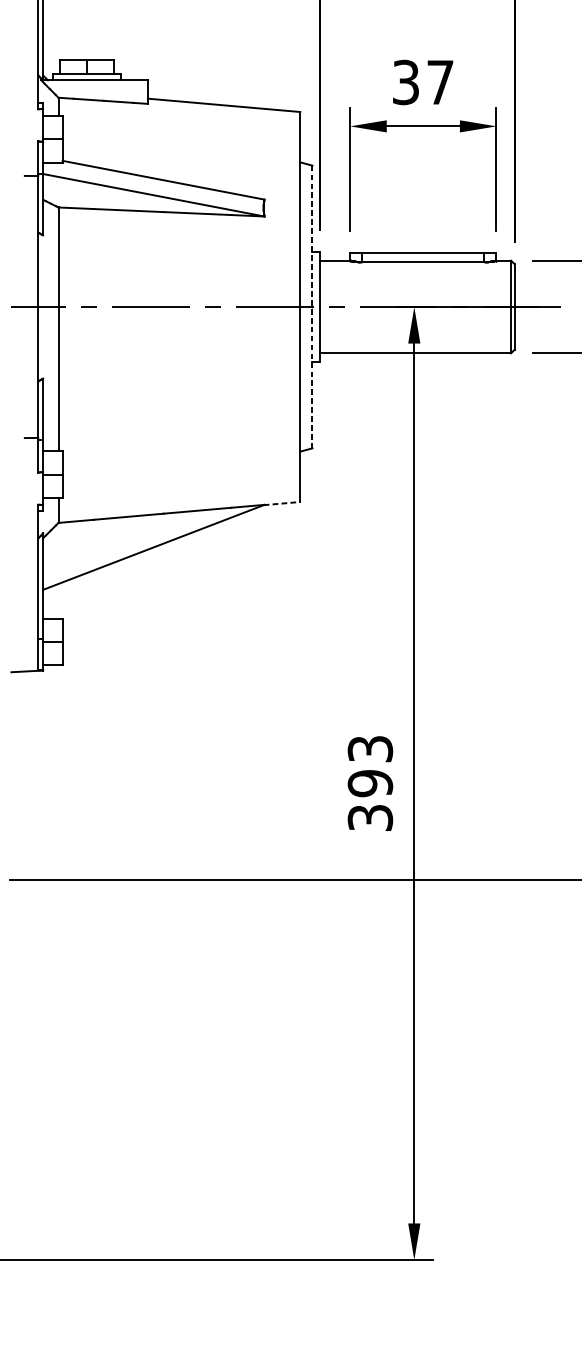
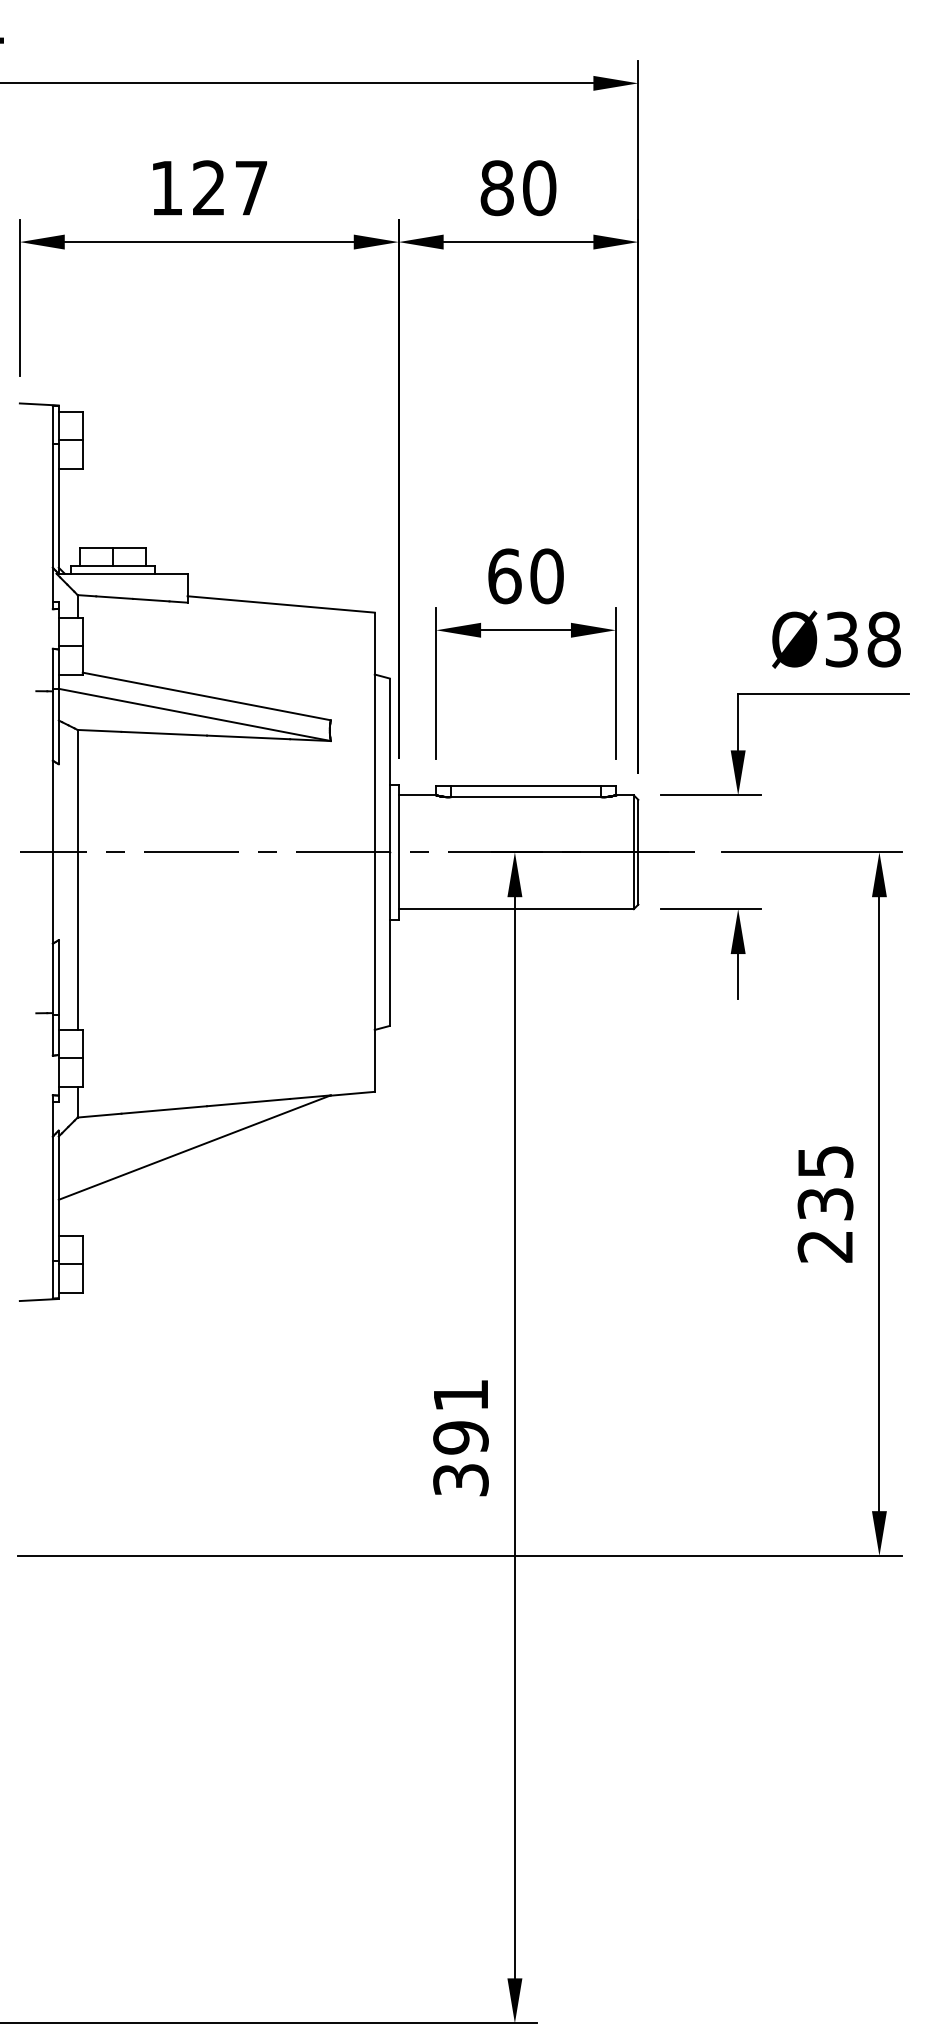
text: (422, 82) -> (525, 576), 37 -> 60
line: (312, 307) -> (389, 852), dashed -> solid
line: (282, 503) -> (352, 1093), dashed -> solid
text: (370, 749) -> (460, 1395), 393 -> 391

